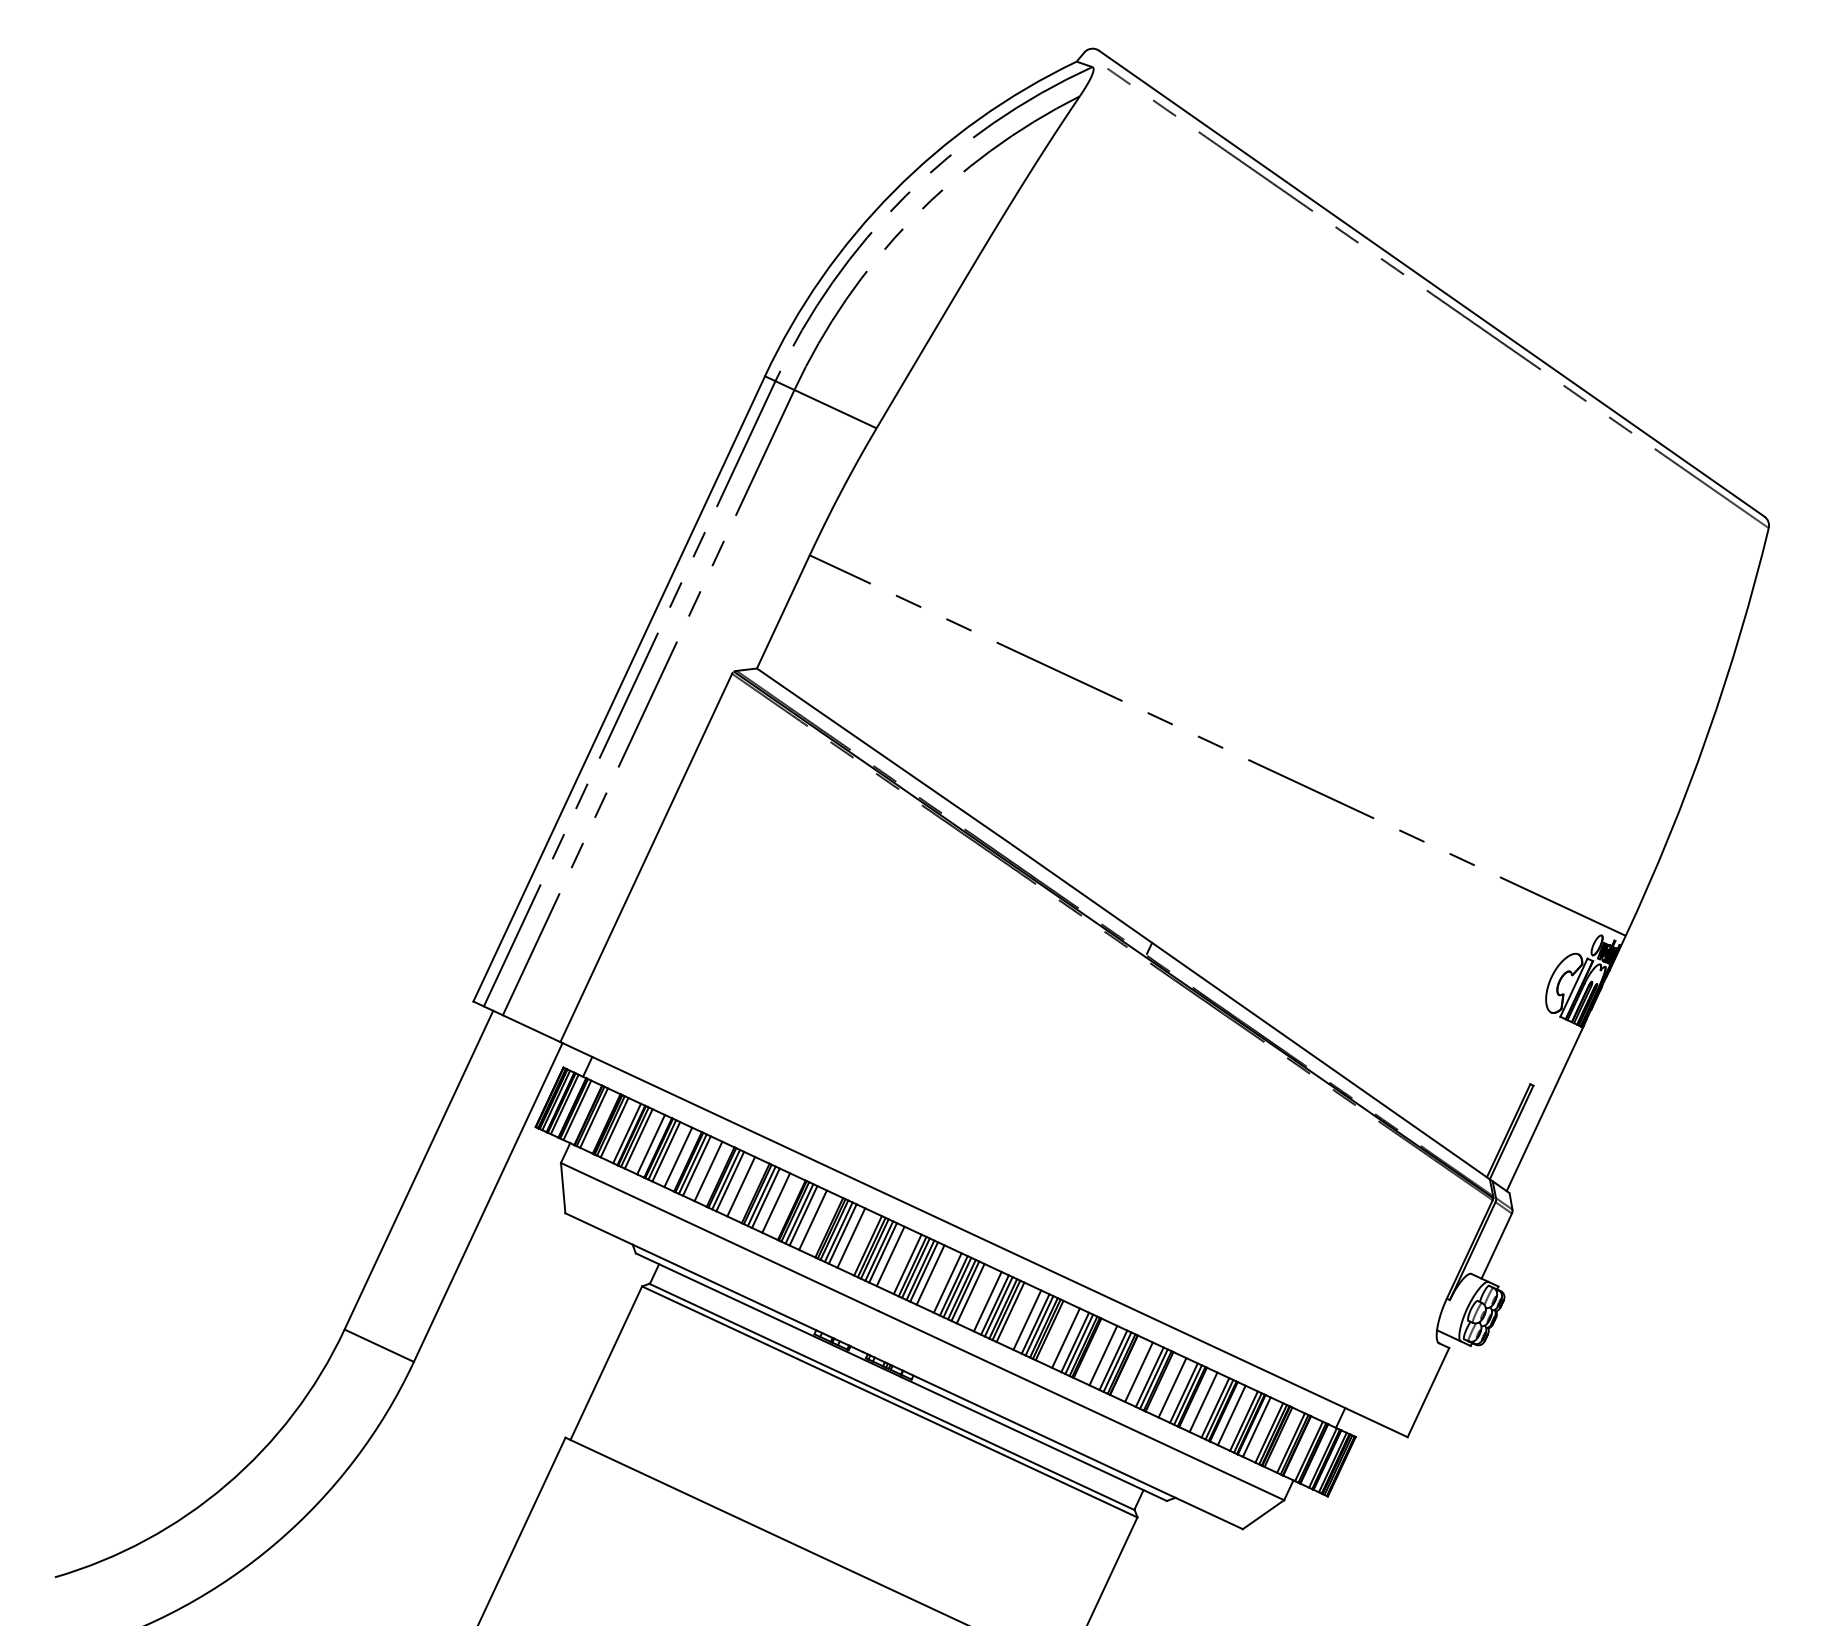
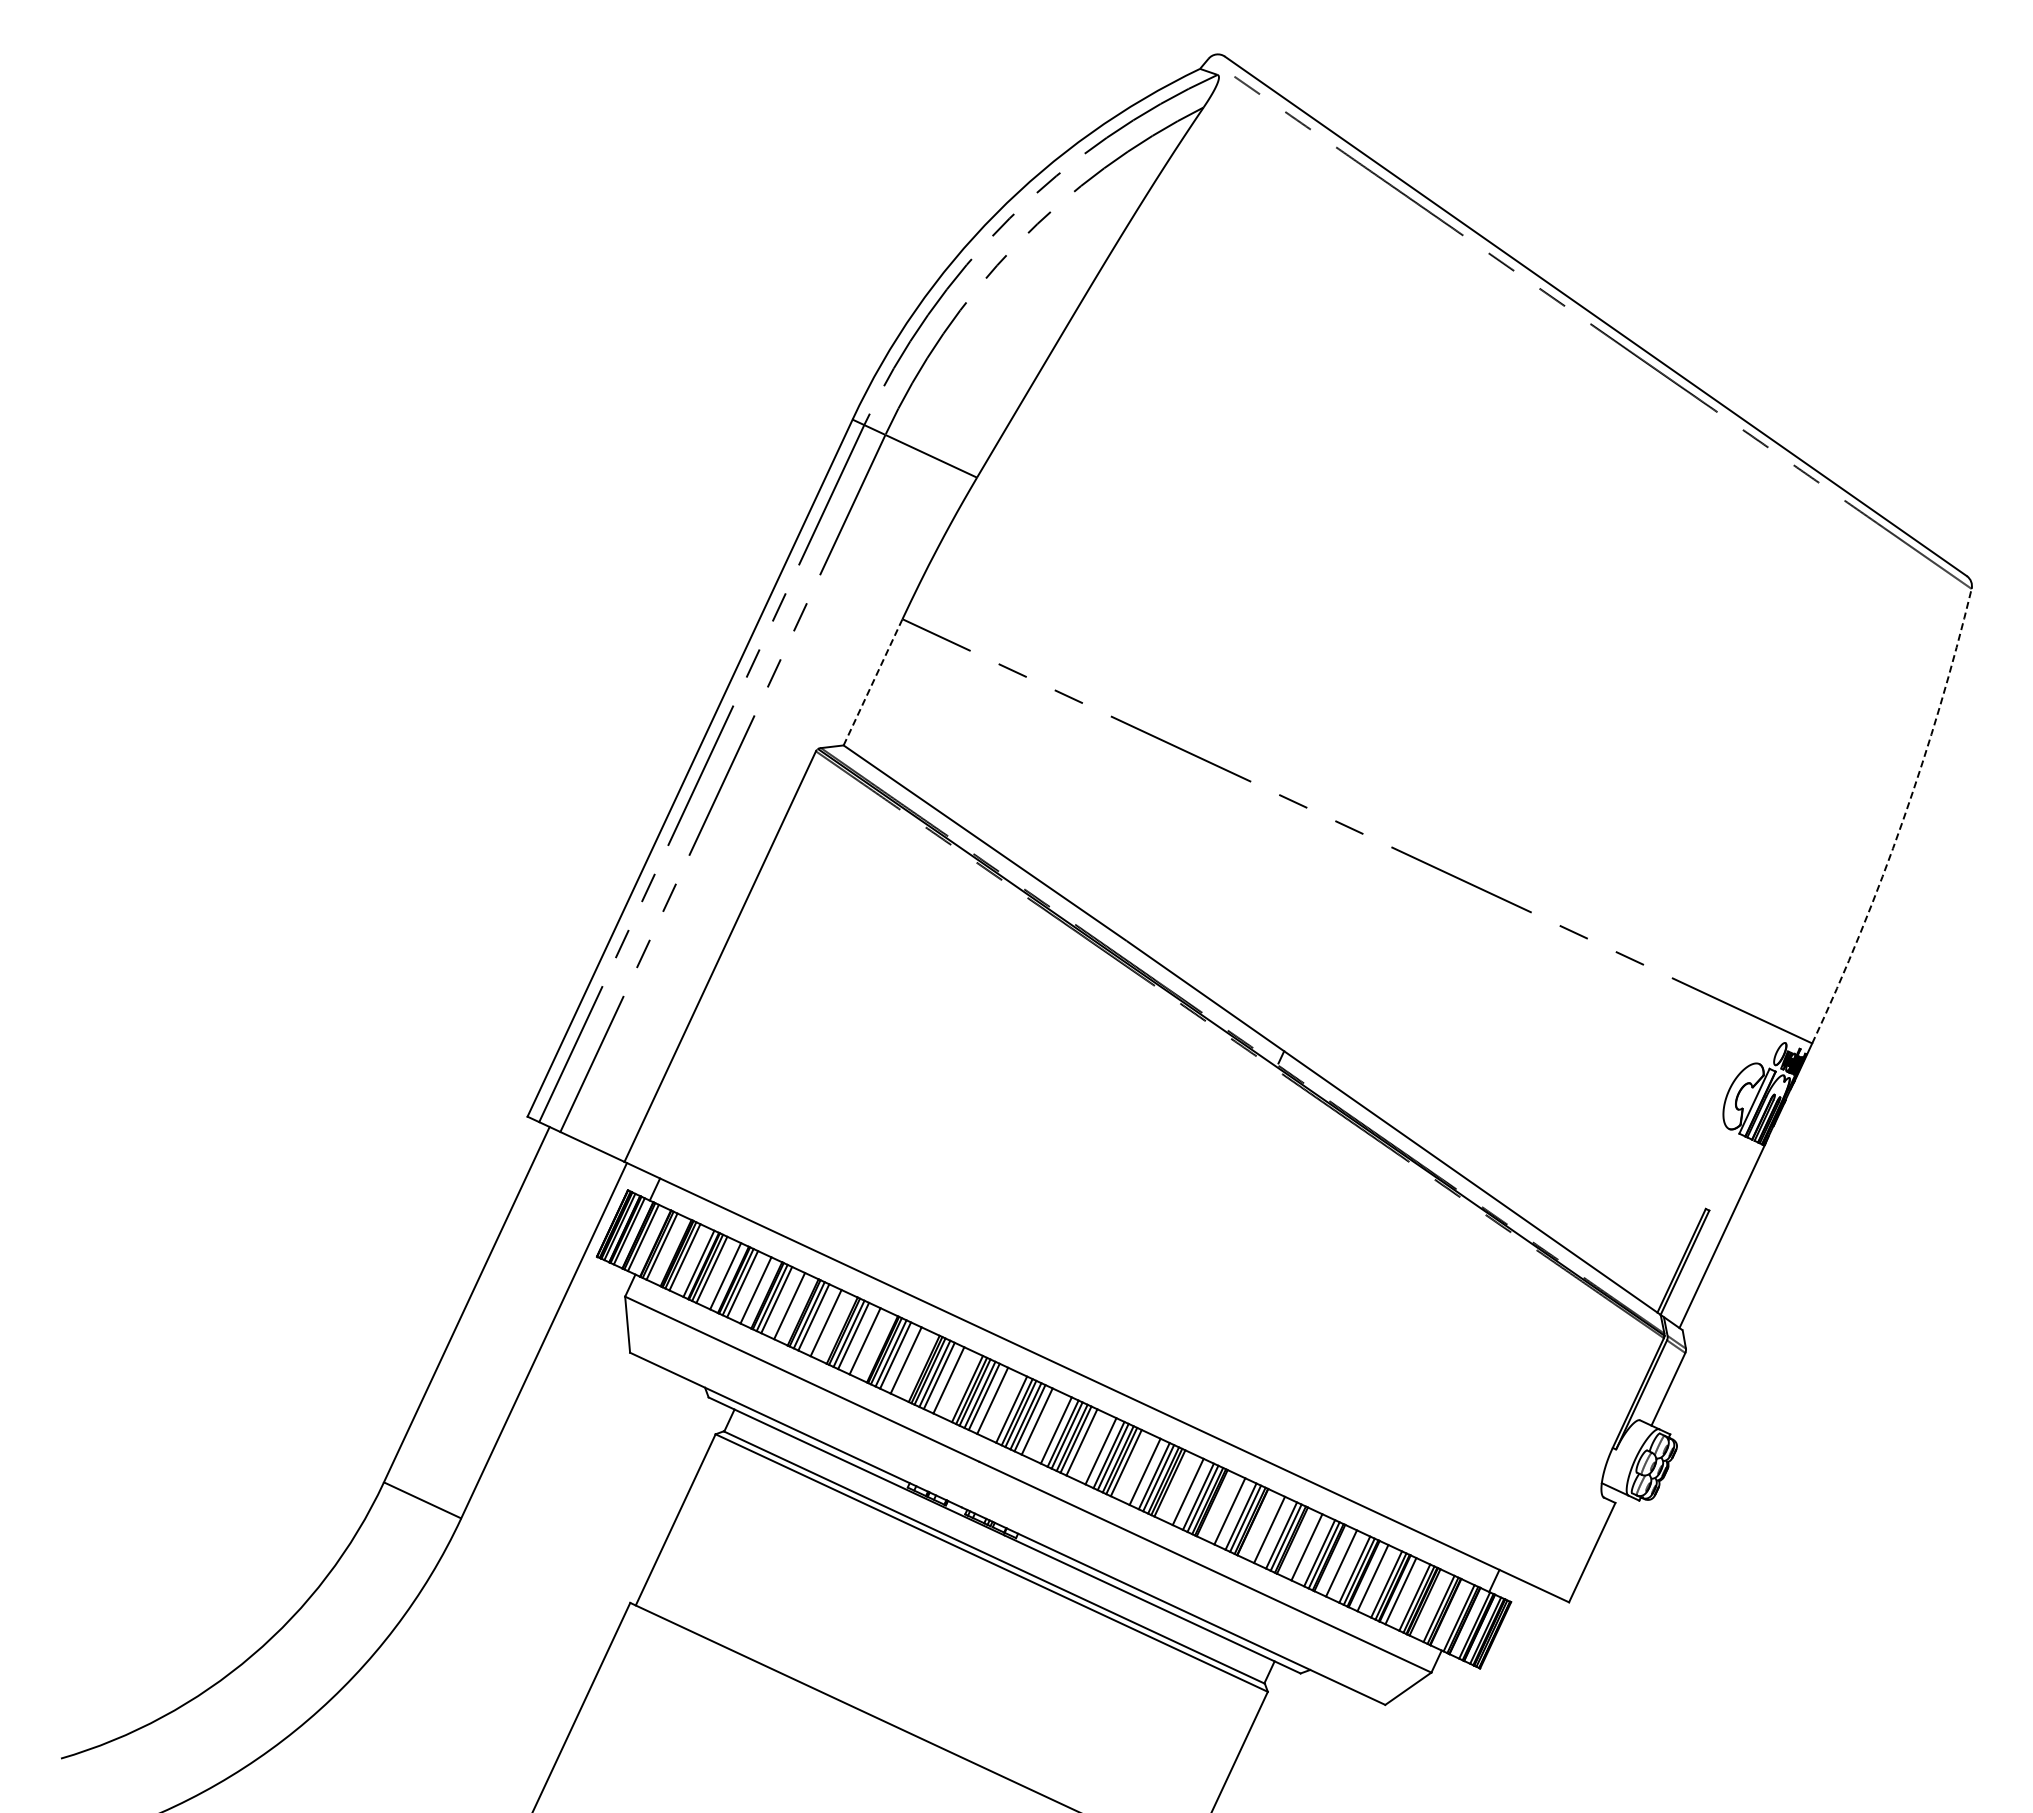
line: (783, 612) -> (873, 682), solid -> dashed
arc: (1707, 735) -> (1903, 820), solid -> dashed

